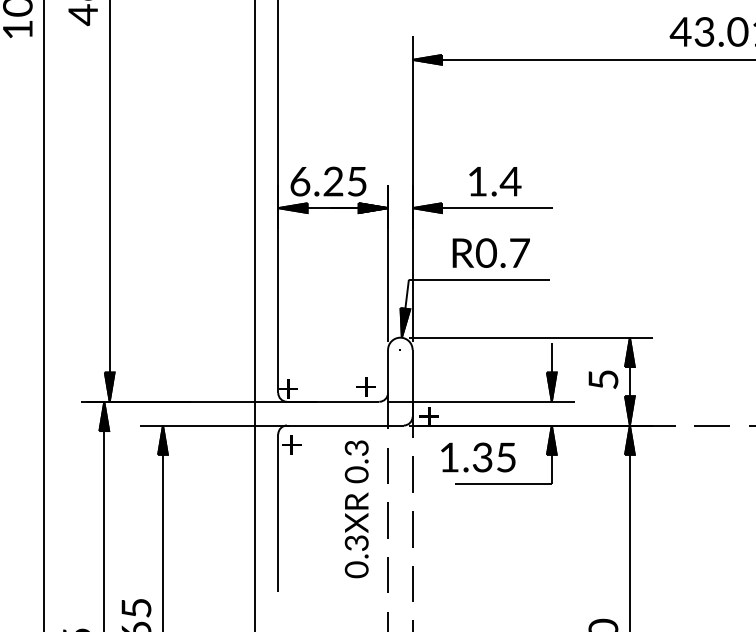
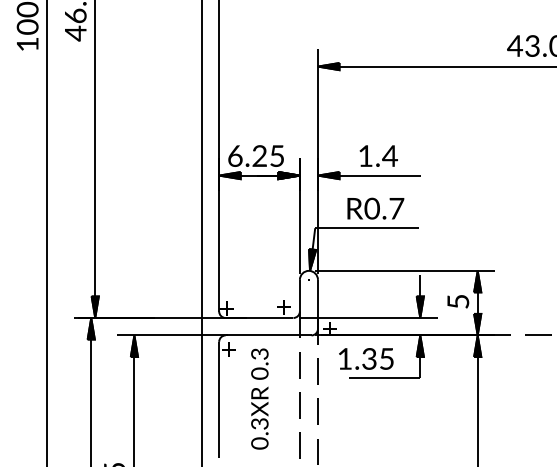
part: (356, 508) -> (259, 398), moved

